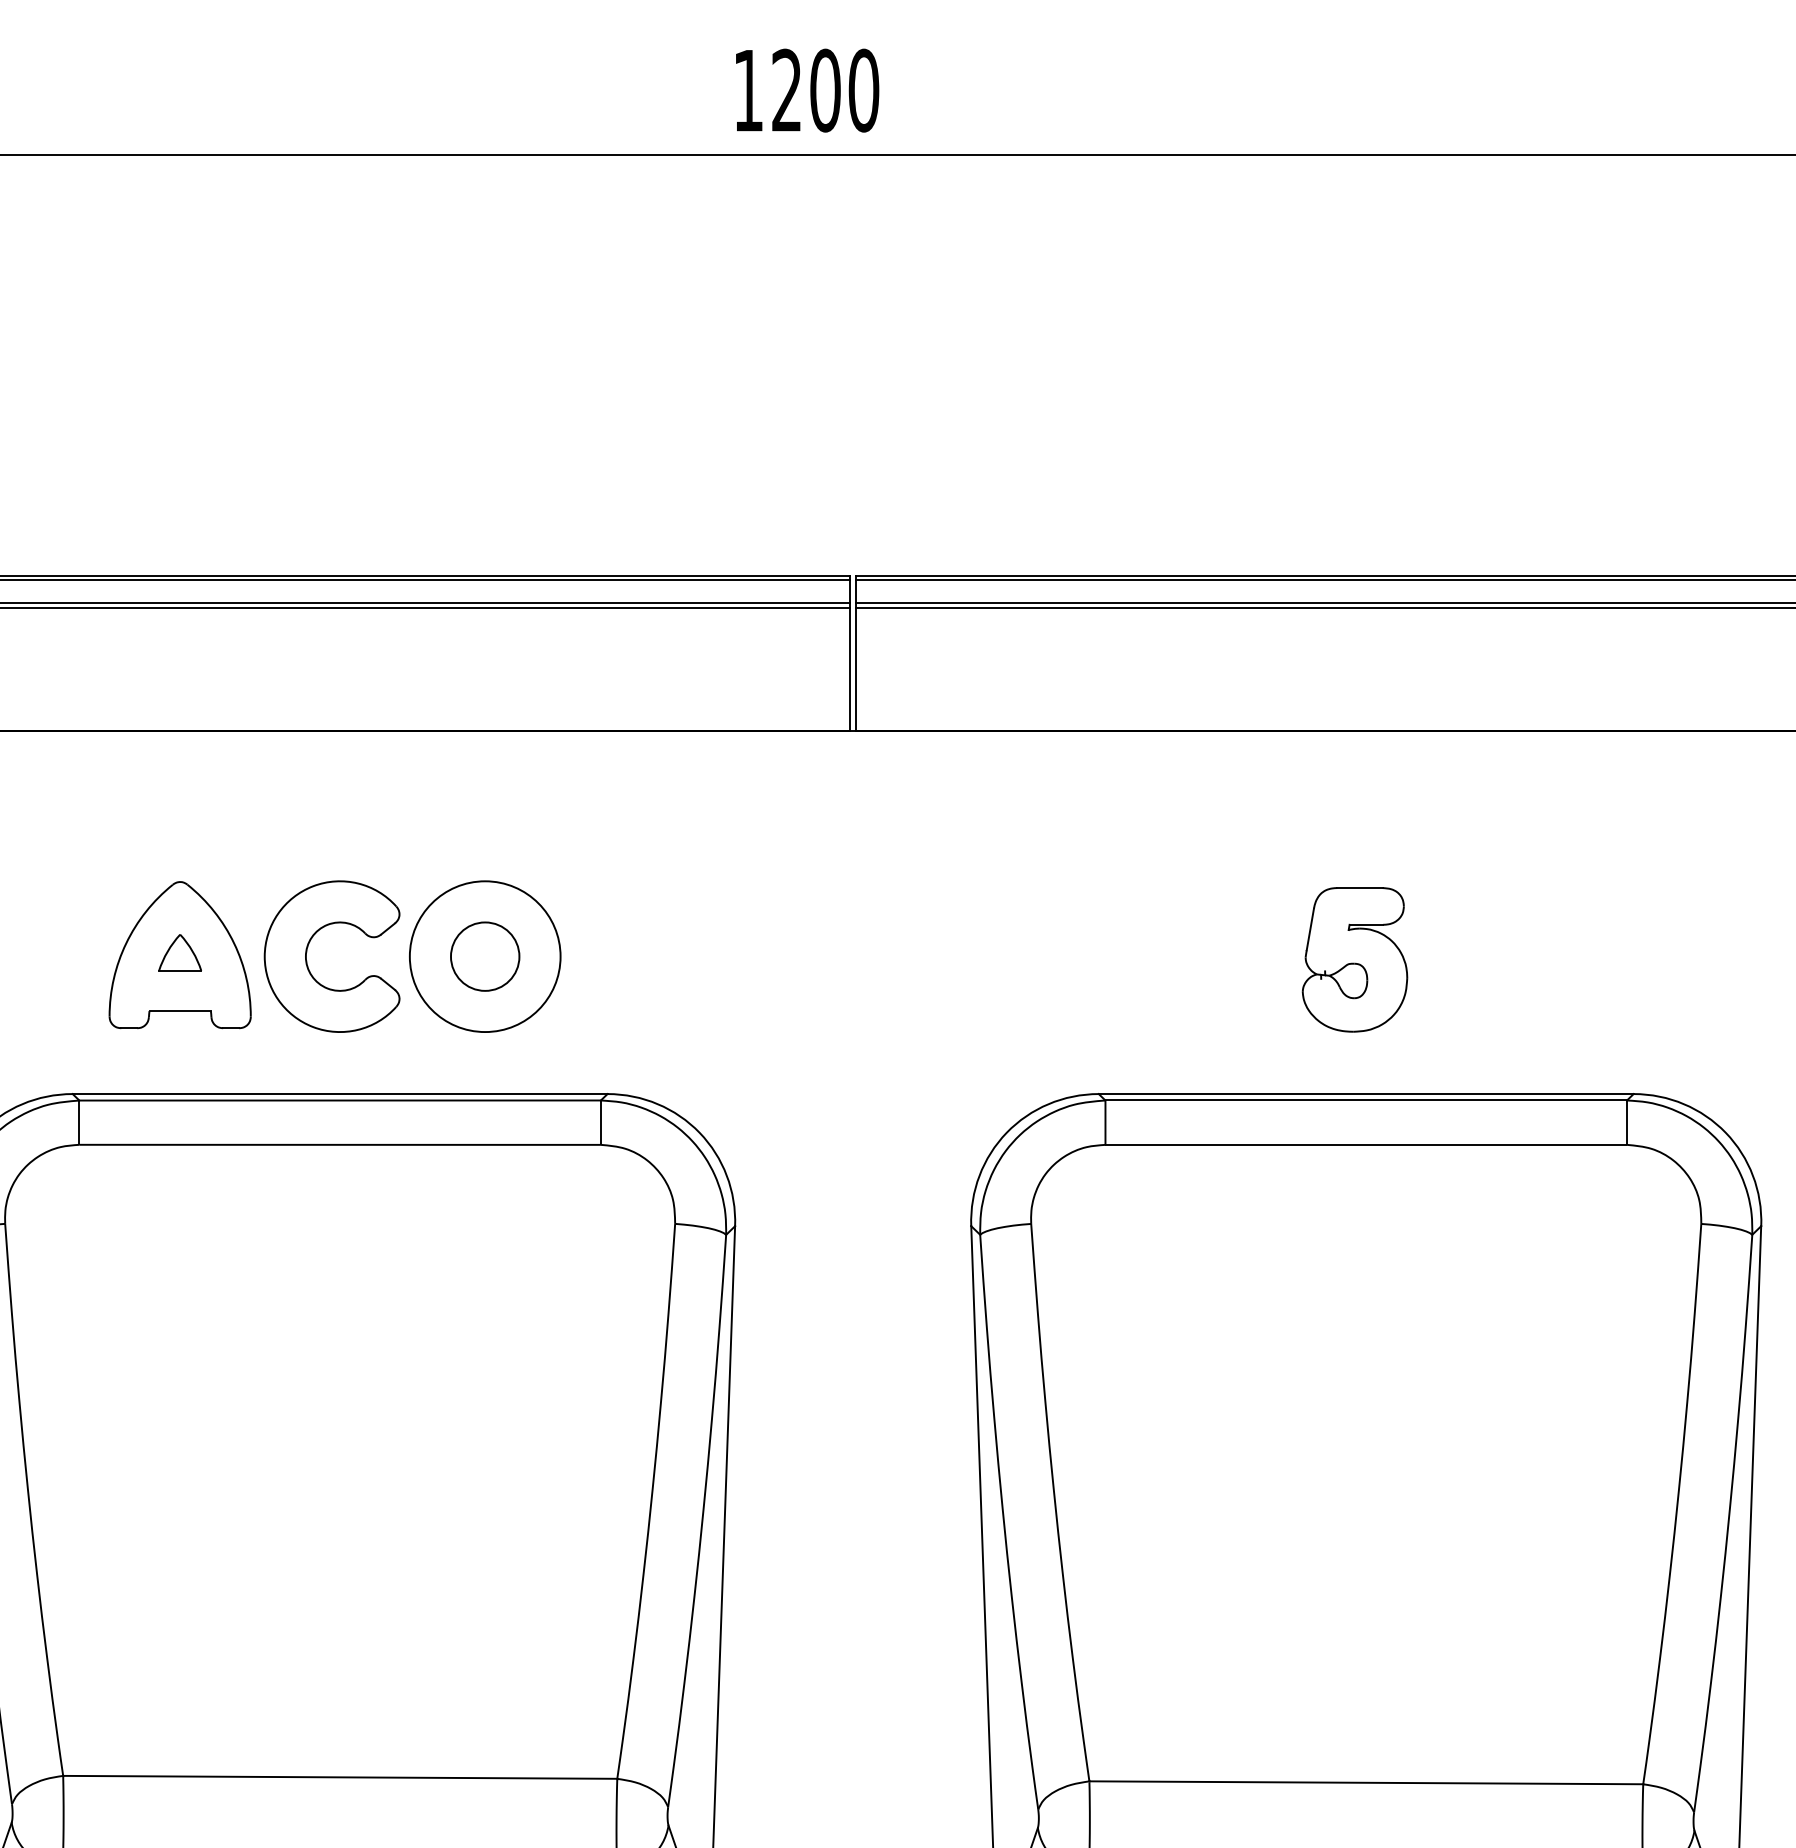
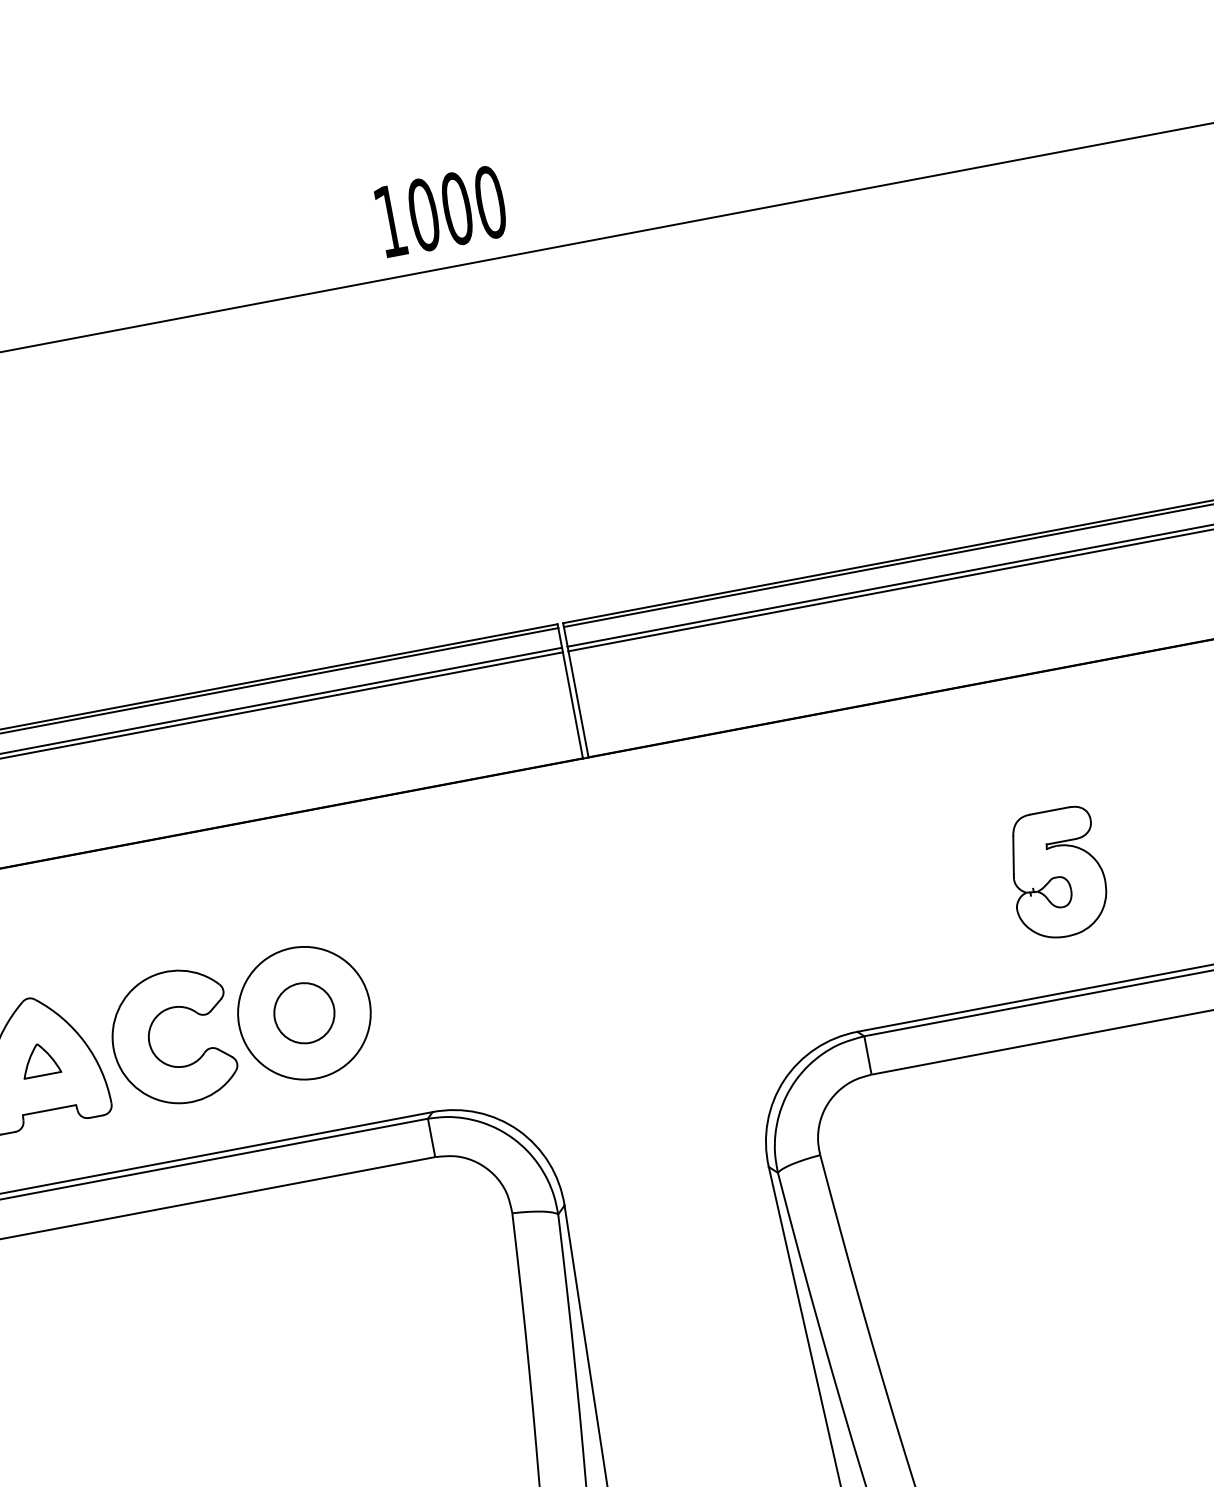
text: (786, 90) -> (423, 214), 1200 -> 1000

